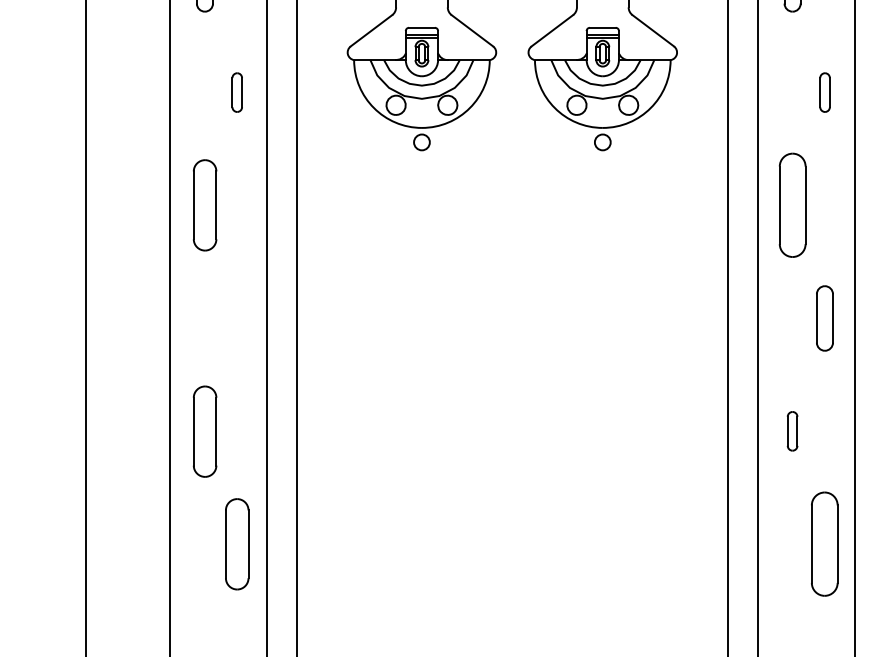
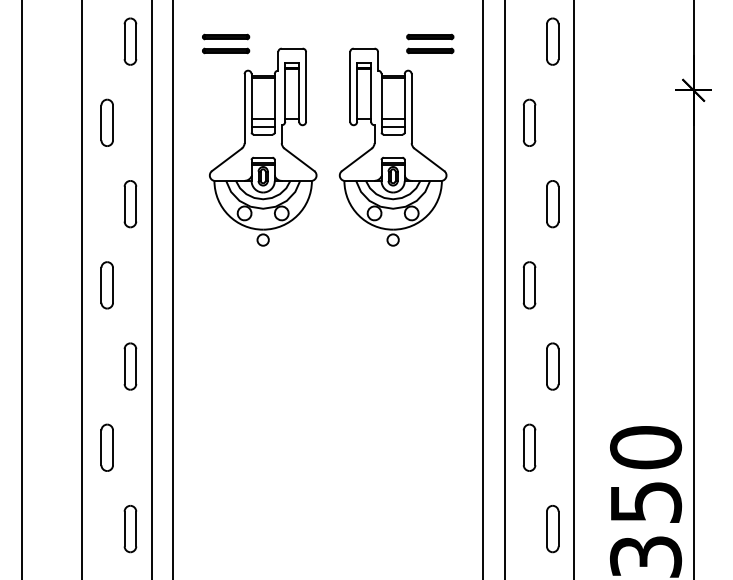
part: (237, 92) -> (130, 204), size x1.67
part: (824, 92) -> (552, 204), size x1.67
part: (203, 205) -> (106, 285), size x0.71
part: (792, 205) -> (529, 285), size x0.62
part: (237, 318) -> (130, 366), added
part: (203, 431) -> (106, 447), size x0.71
part: (792, 431) -> (529, 447), size x1.67
part: (237, 545) -> (130, 529), size x0.71
part: (824, 545) -> (552, 529), size x0.62

